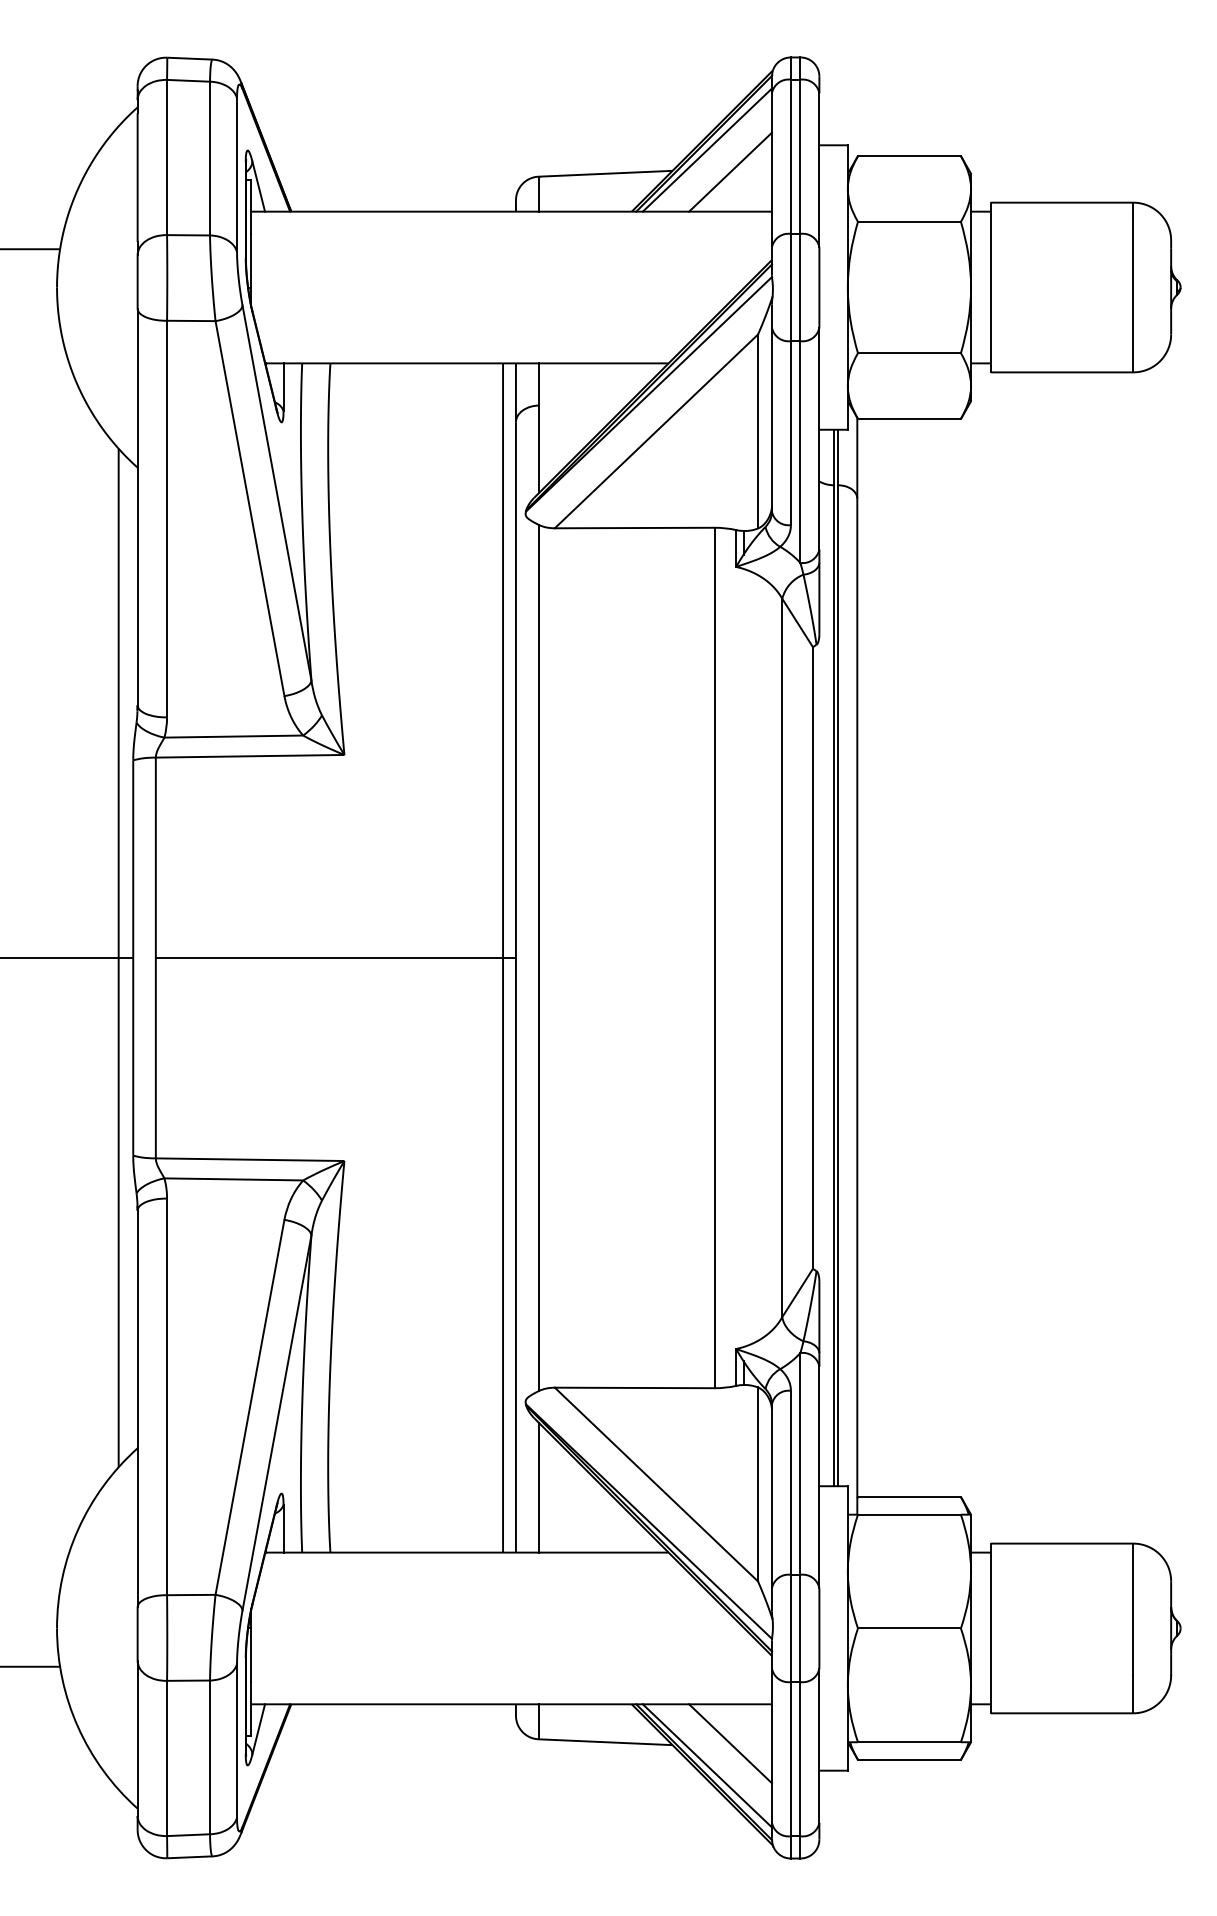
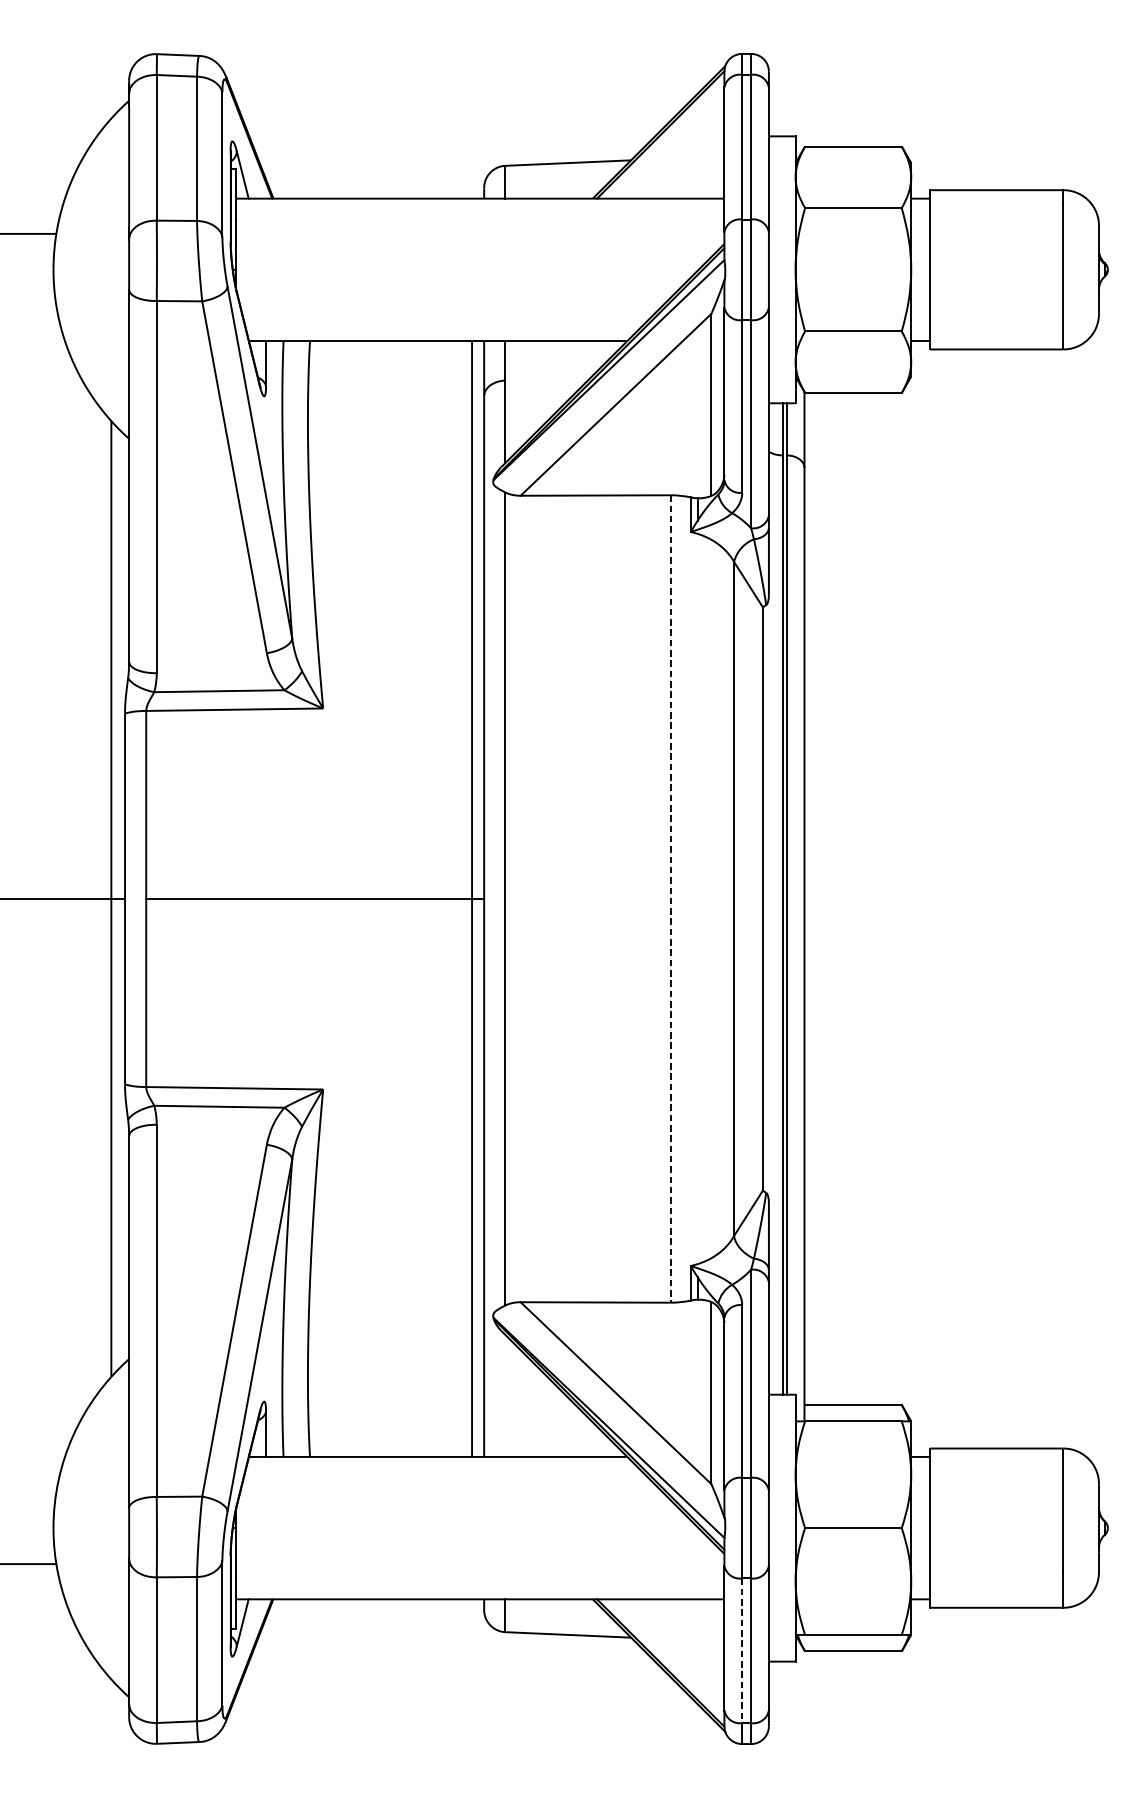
line: (706, 149) -> (662, 140), removed
line: (730, 171) -> (685, 160), removed
line: (714, 958) -> (670, 899), solid -> dashed
line: (538, 1487) -> (505, 1395), removed
line: (730, 1743) -> (685, 1636), removed
line: (790, 1759) -> (741, 1651), solid -> dashed
line: (706, 1765) -> (662, 1656), removed

